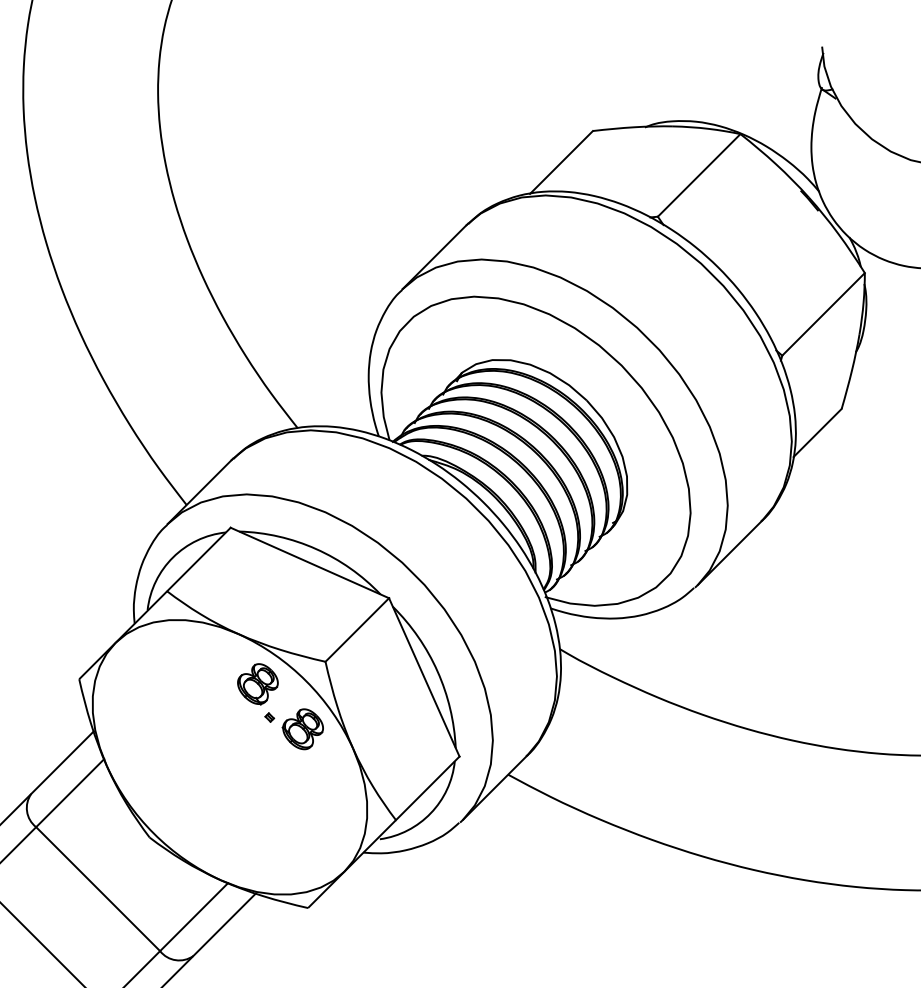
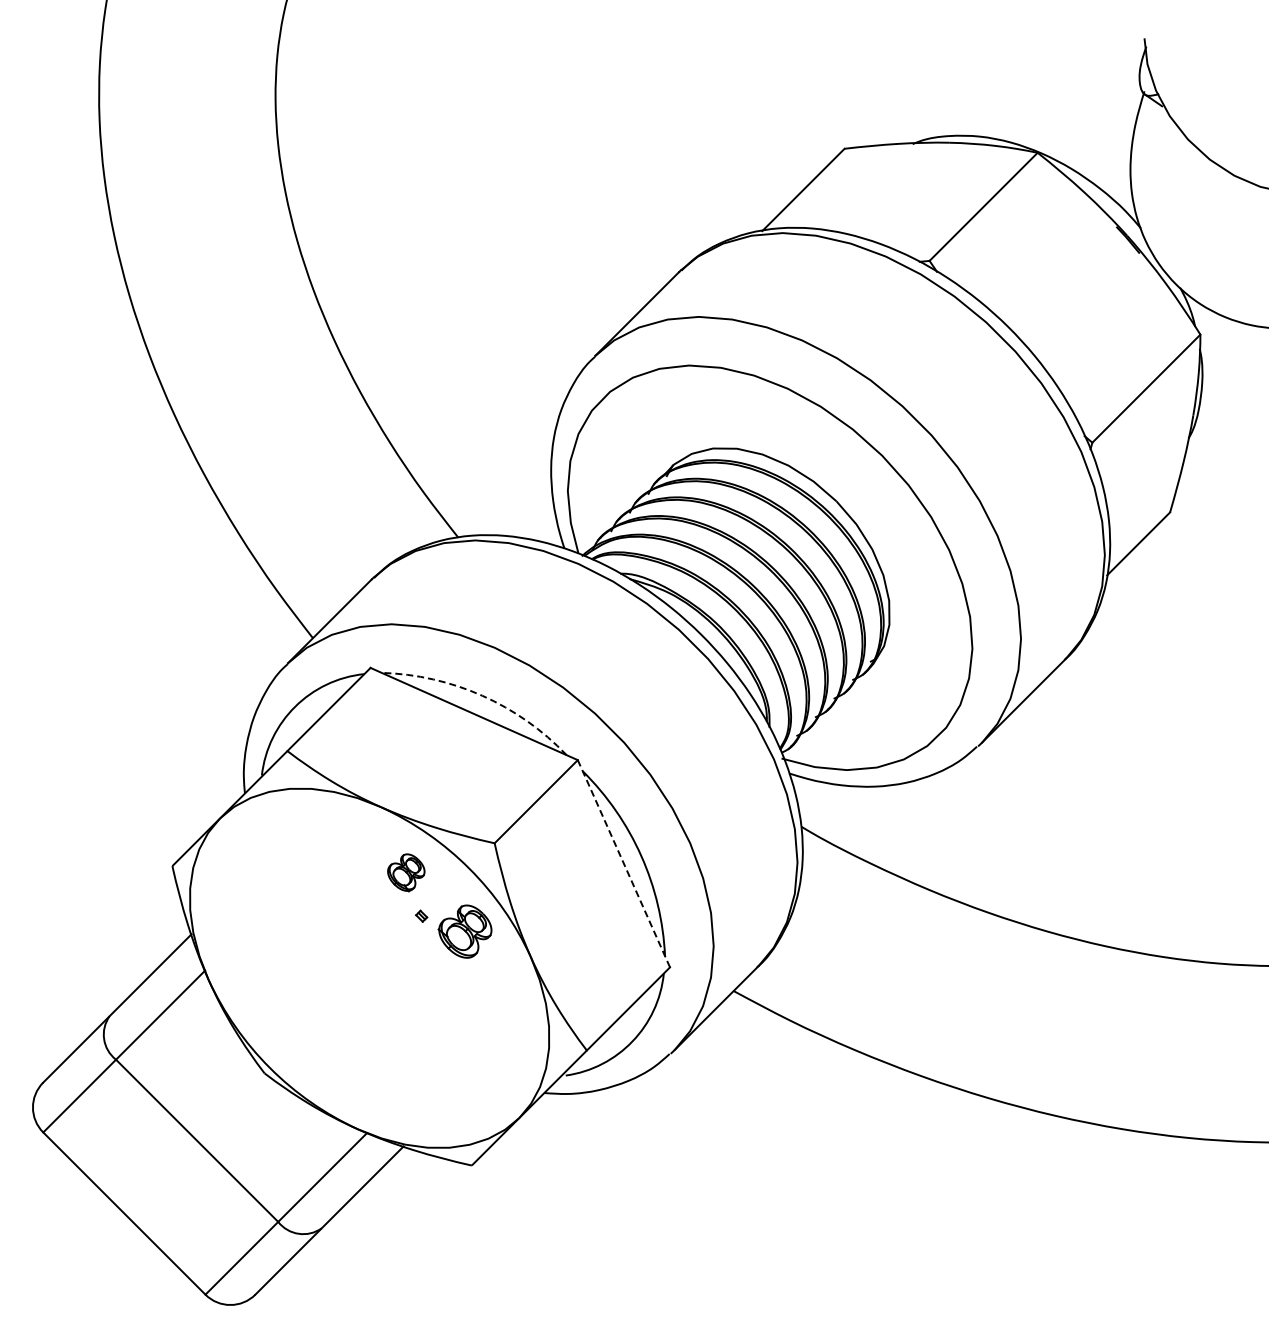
arc: (316, 548) -> (482, 695), solid -> dashed
line: (423, 677) -> (623, 863), solid -> dashed
part: (258, 684) -> (406, 872), size x0.7

